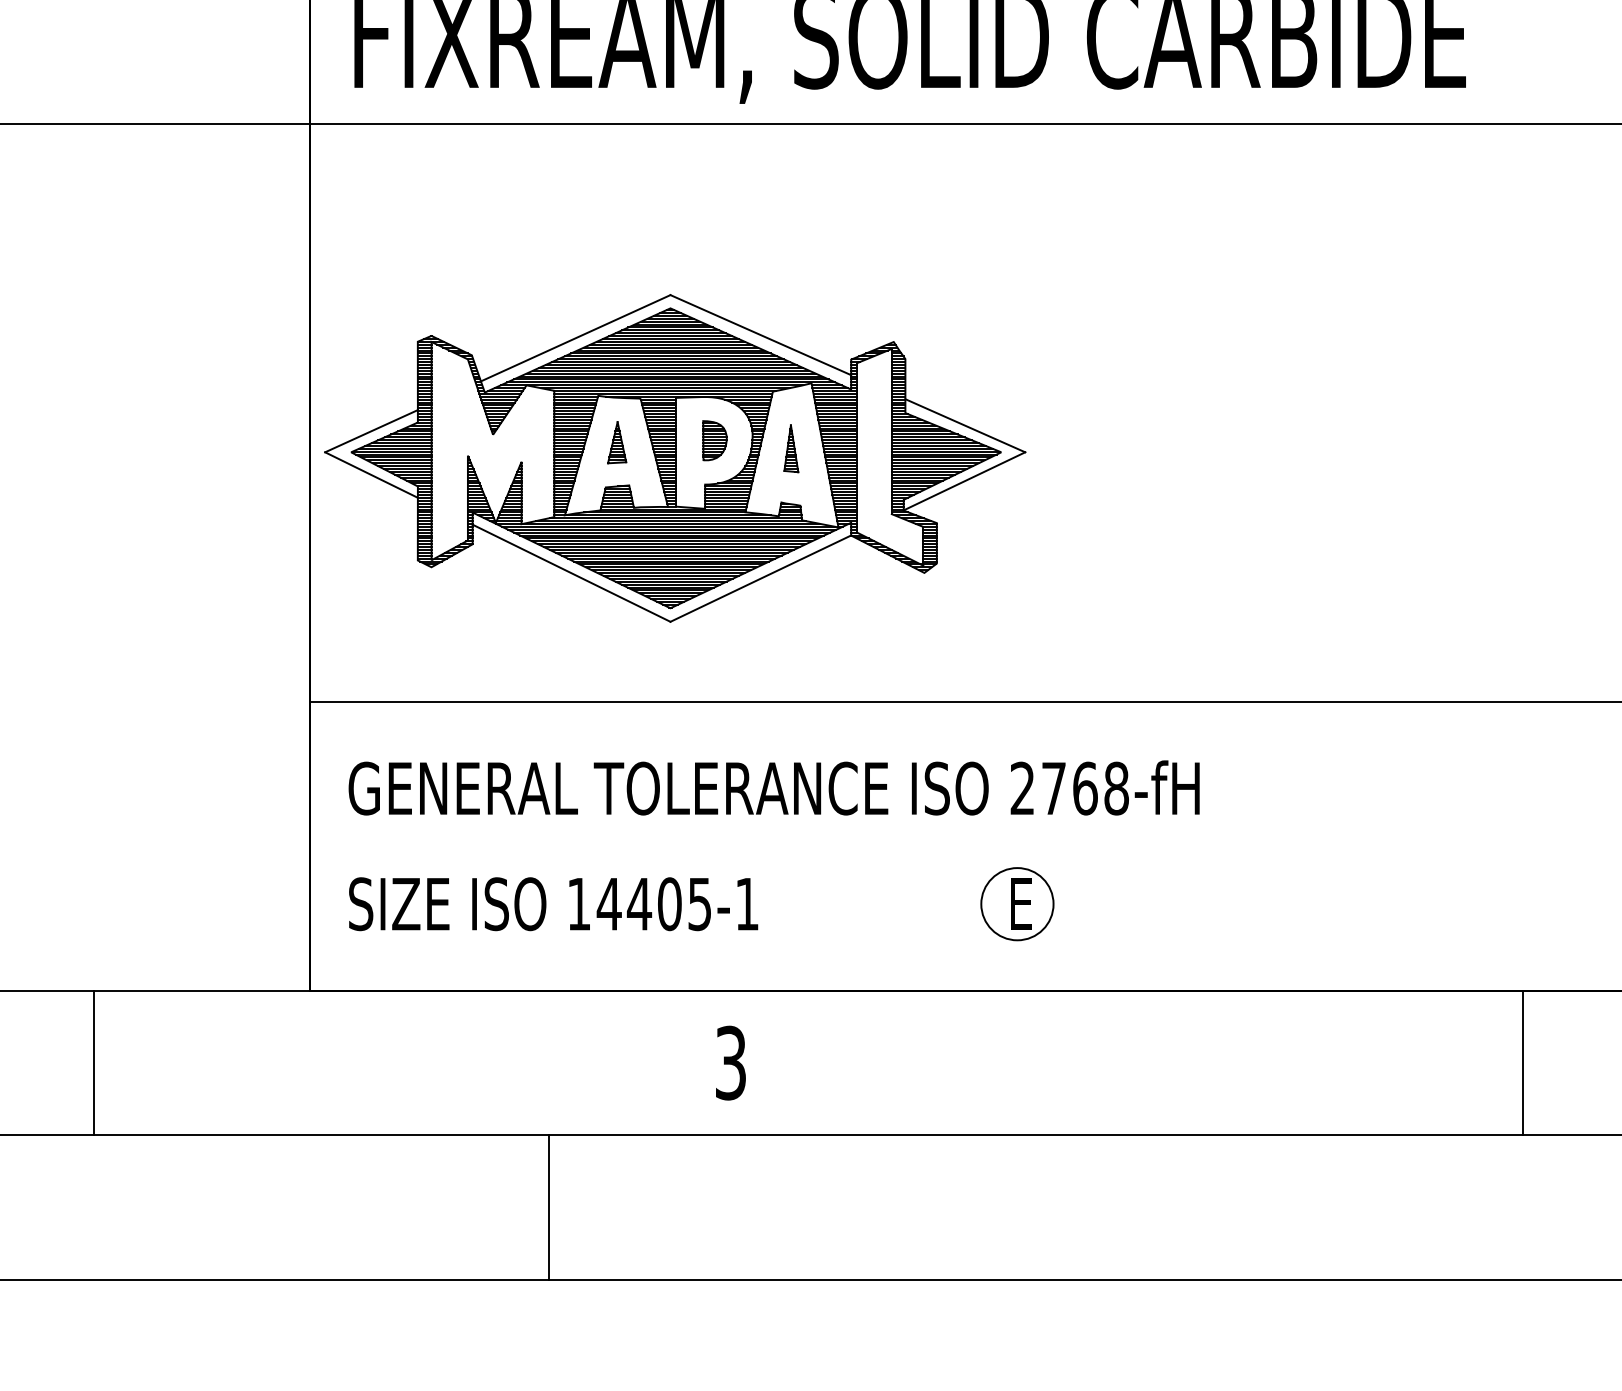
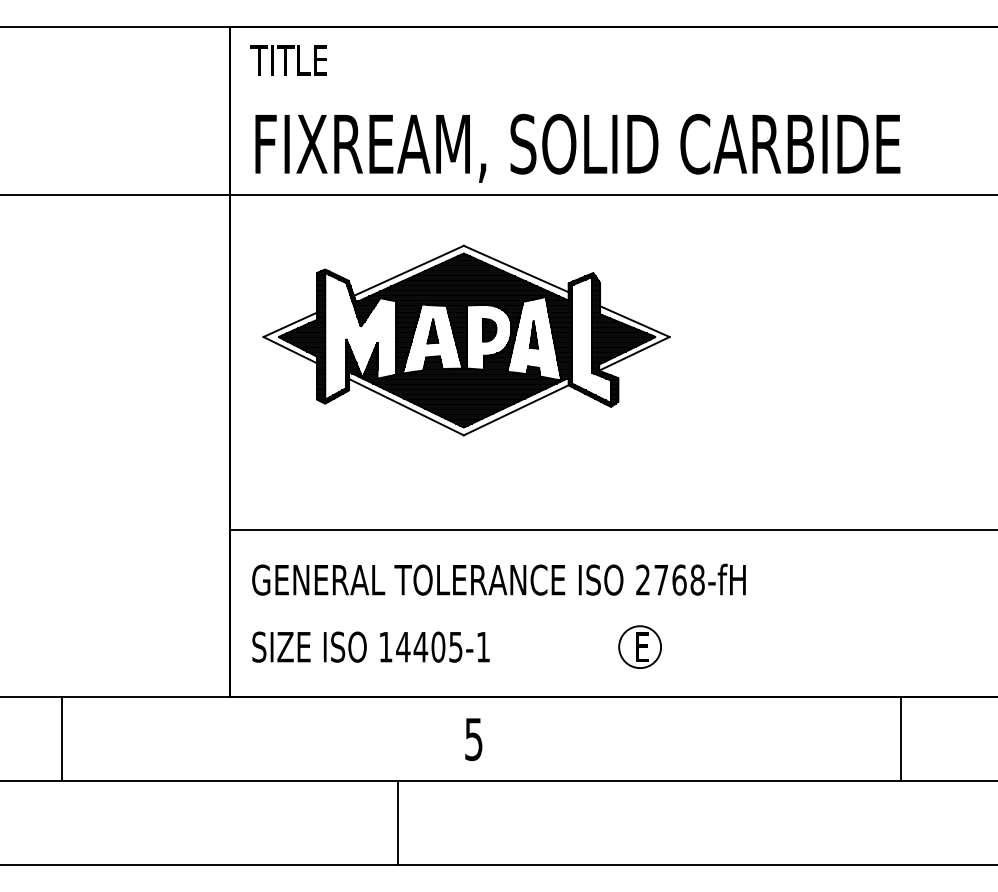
part: (675, 458) -> (466, 340), moved
text: (730, 1061) -> (473, 738), 3 -> 5
line: (94, 1063) -> (62, 739), moved
line: (1523, 1063) -> (900, 739), moved
line: (549, 1208) -> (397, 823), moved

